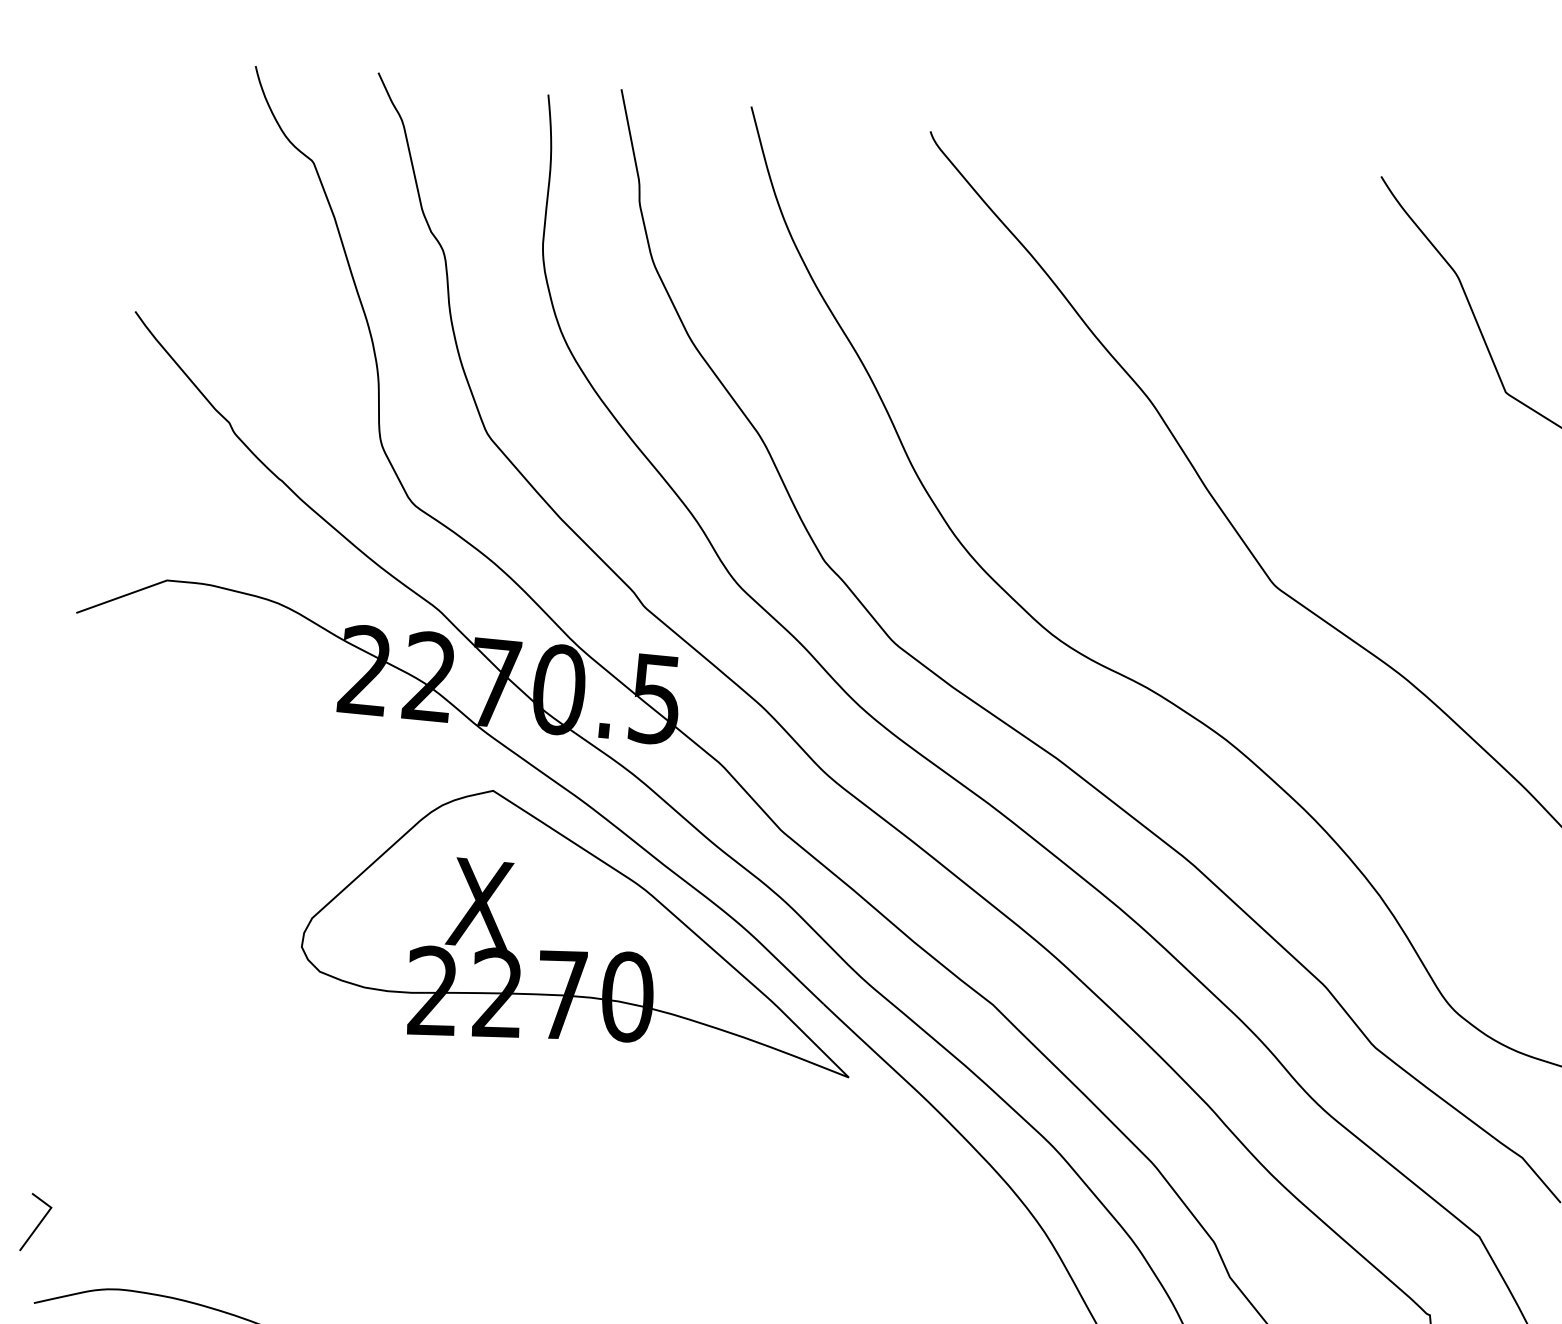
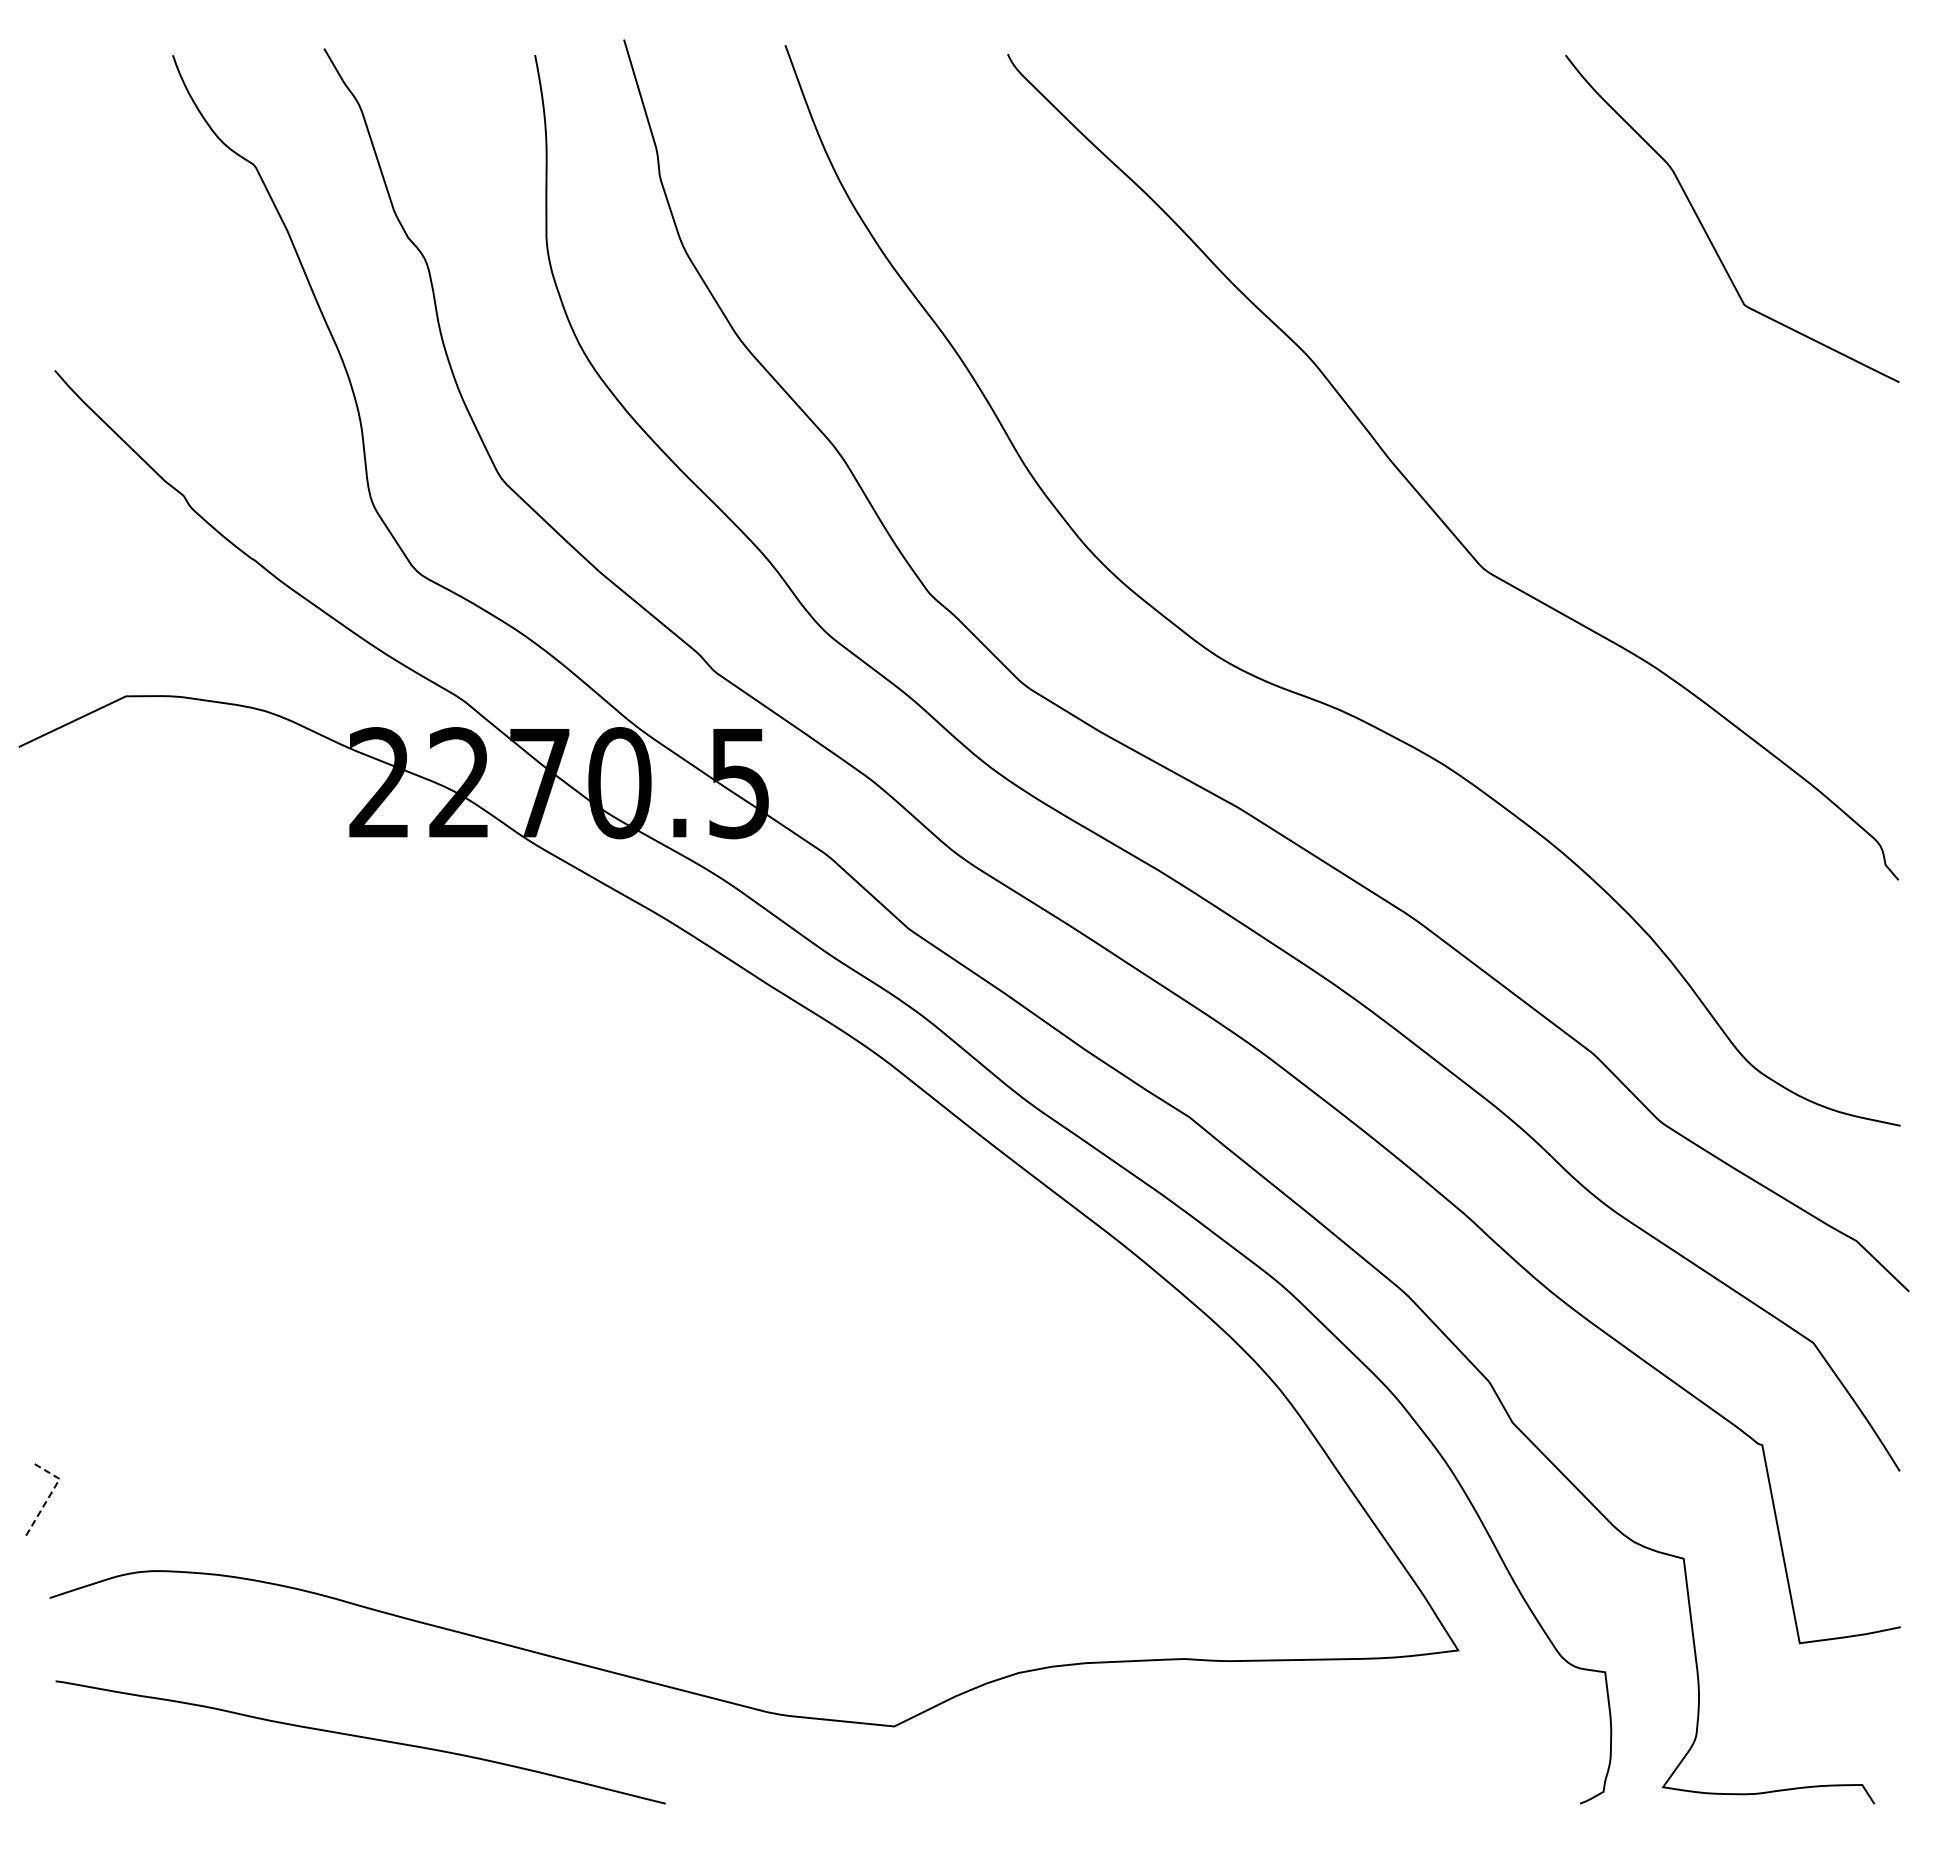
part: (583, 925) -> (677, 1069), removed
line: (43, 1218) -> (51, 1493), solid -> dashed

